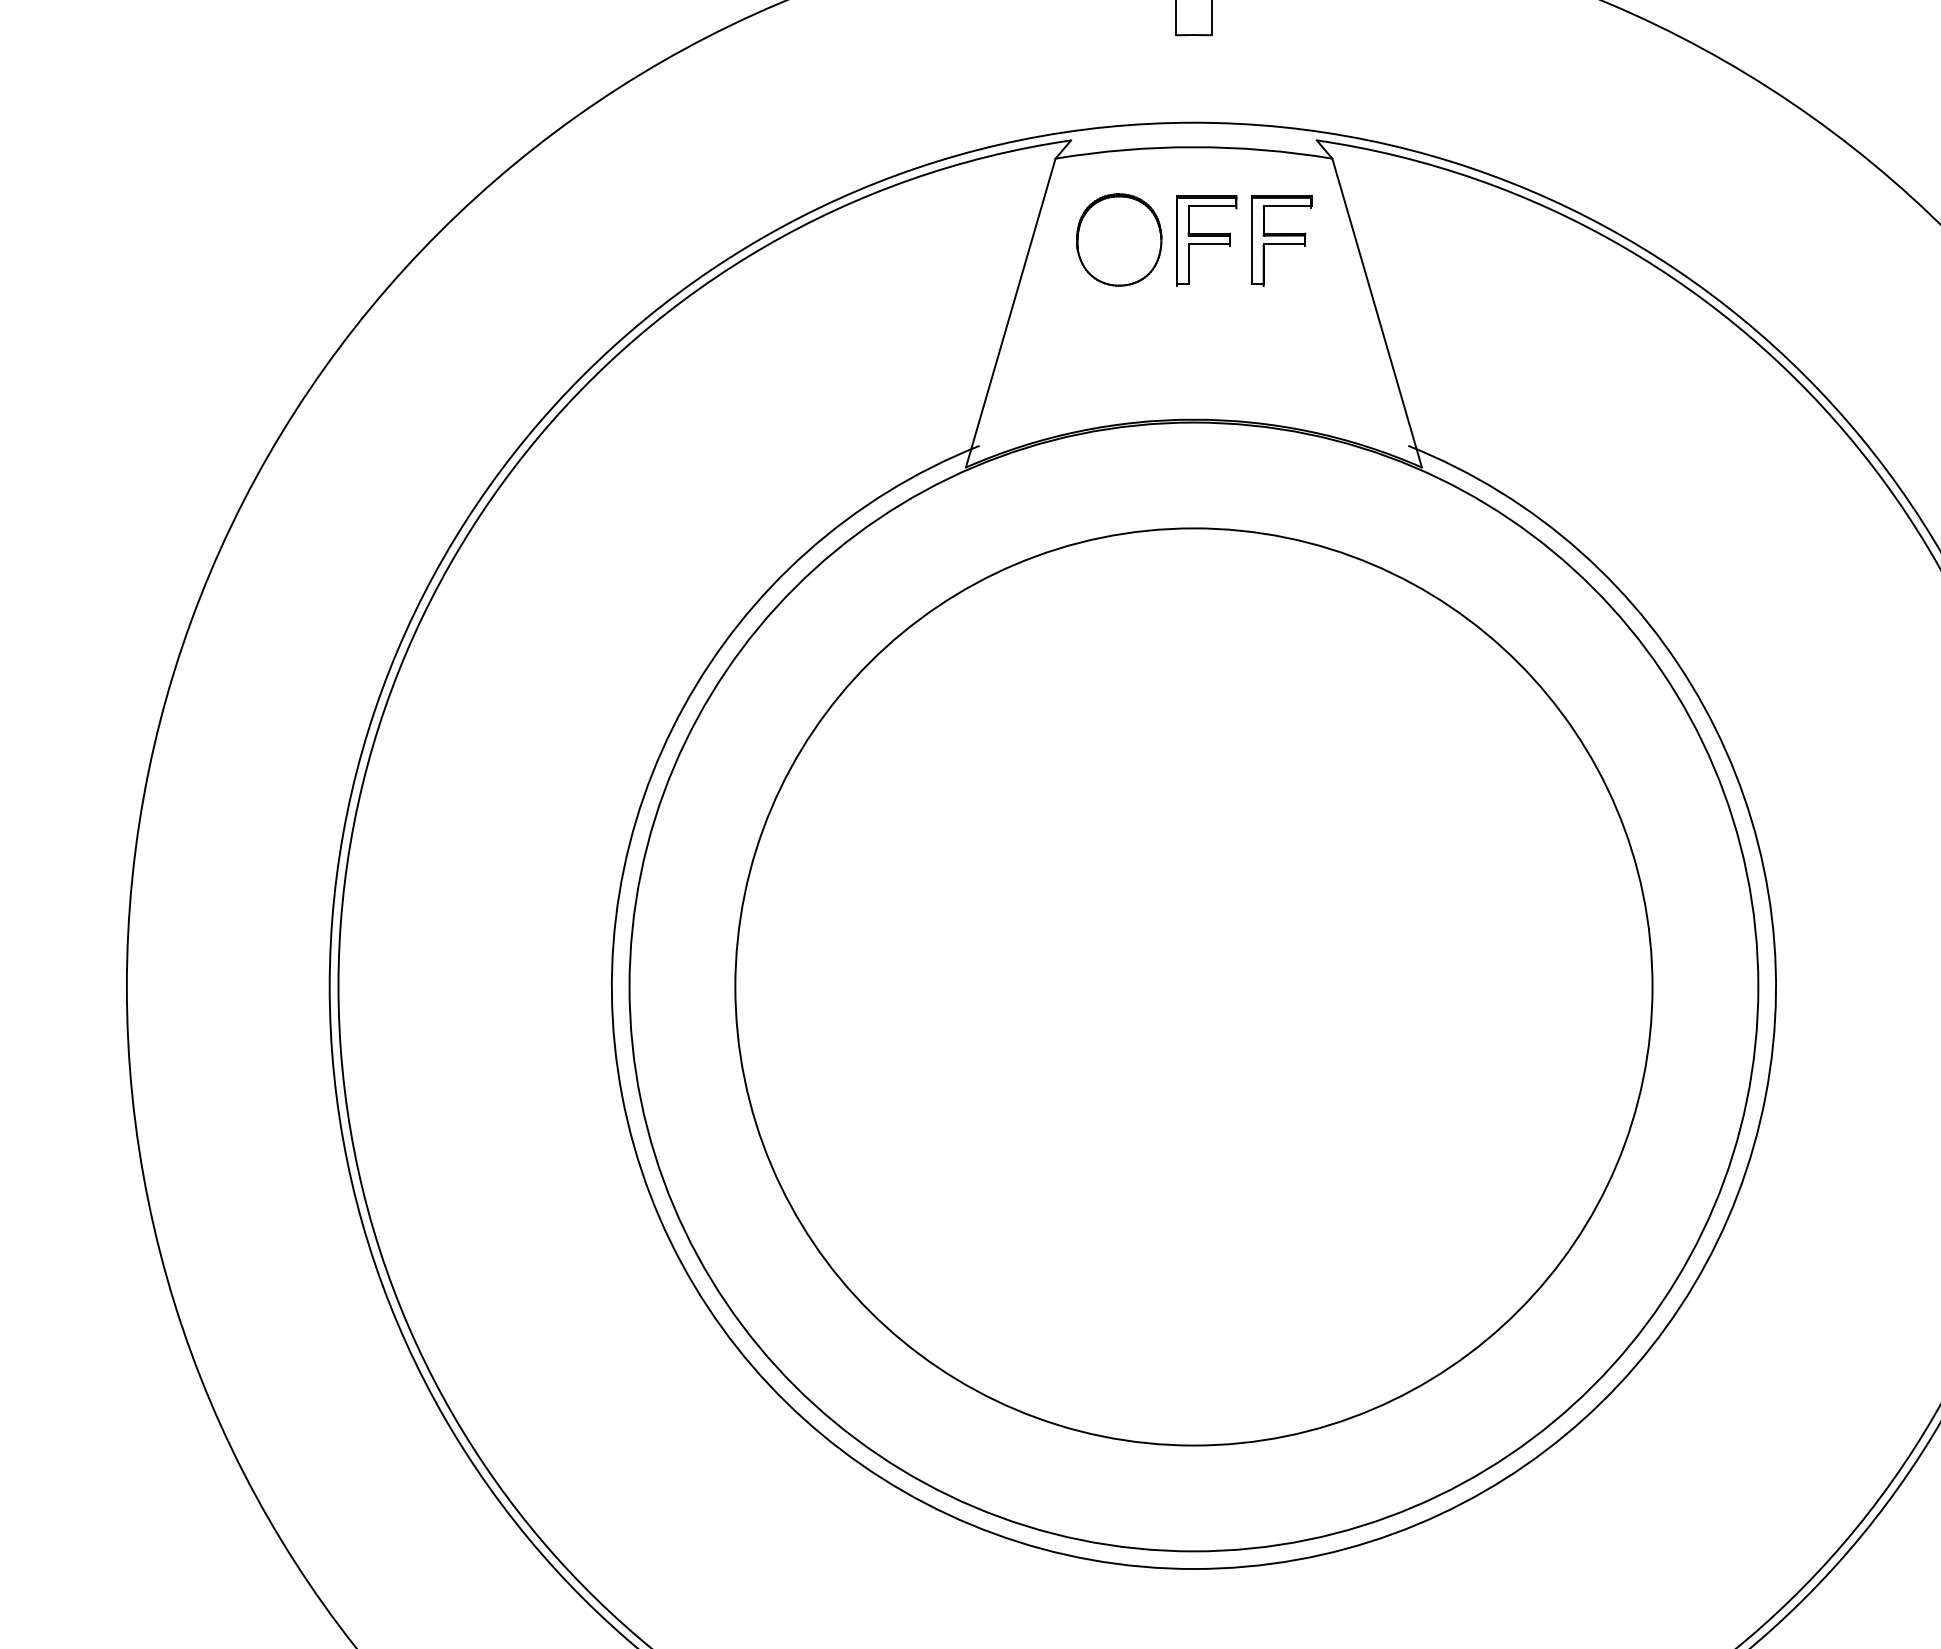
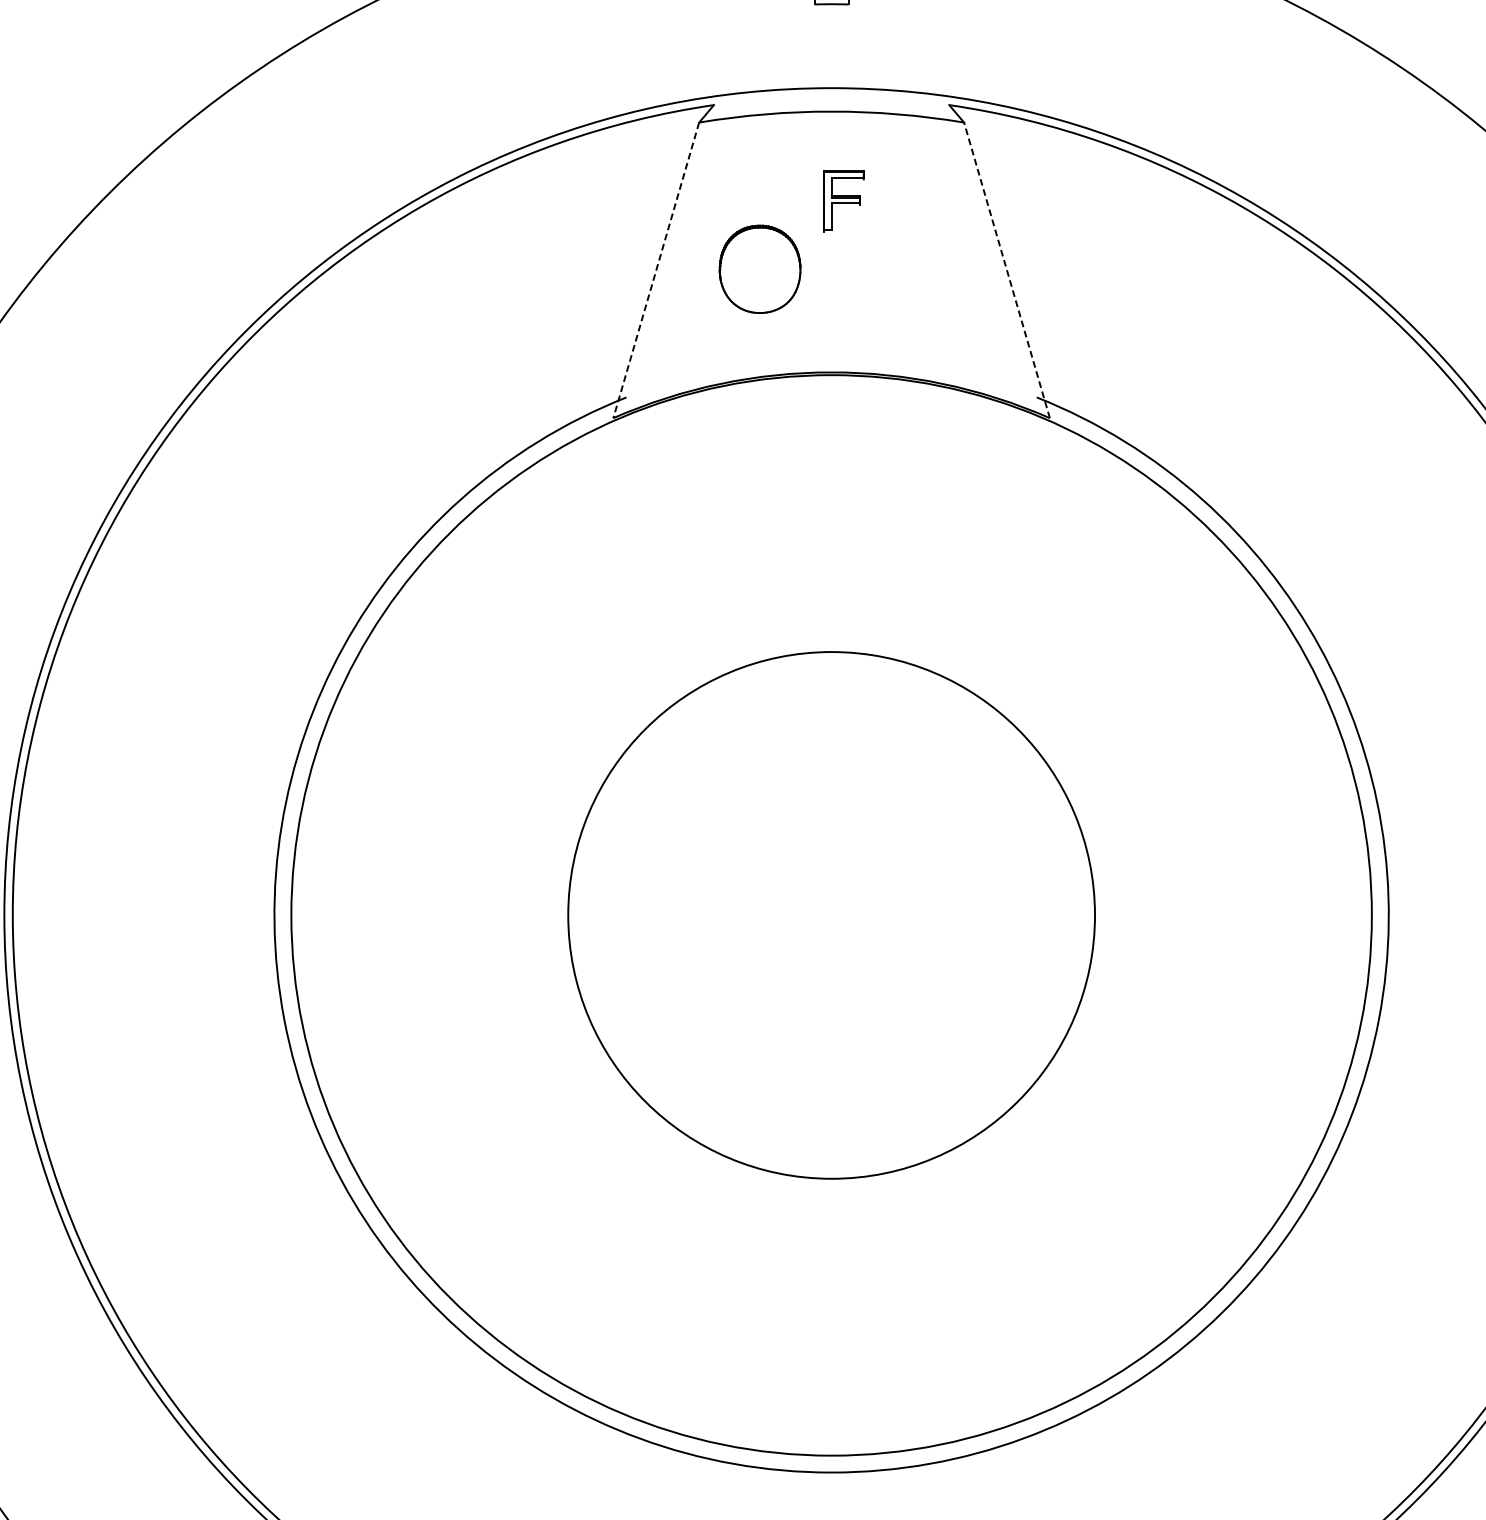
part: (1119, 239) -> (760, 268), moved
part: (1206, 240) -> (843, 200), size x0.7
part: (1281, 240) -> (915, 200), removed
line: (1010, 313) -> (656, 270), solid -> dashed
line: (1377, 313) -> (1007, 270), solid -> dashed
circle: (1193, 986) -> (831, 914), size x0.6

